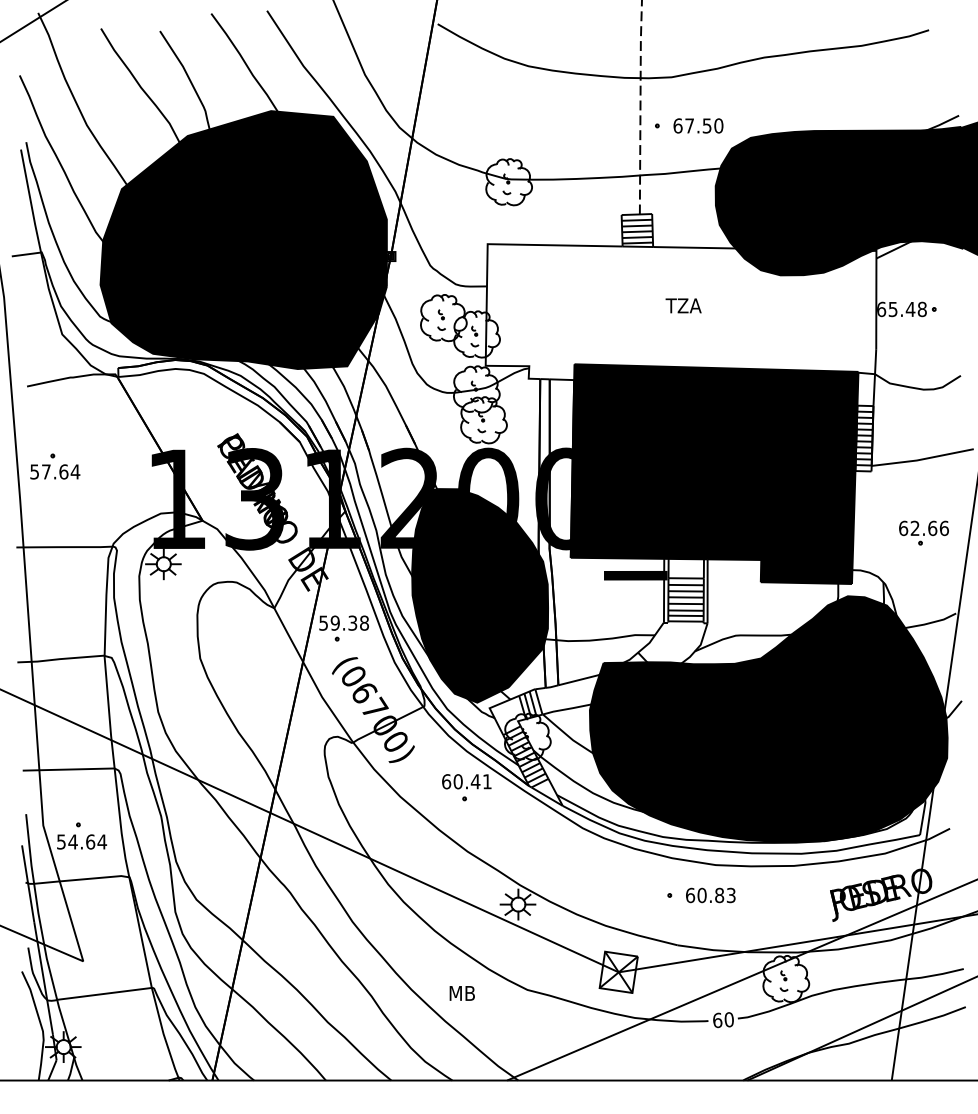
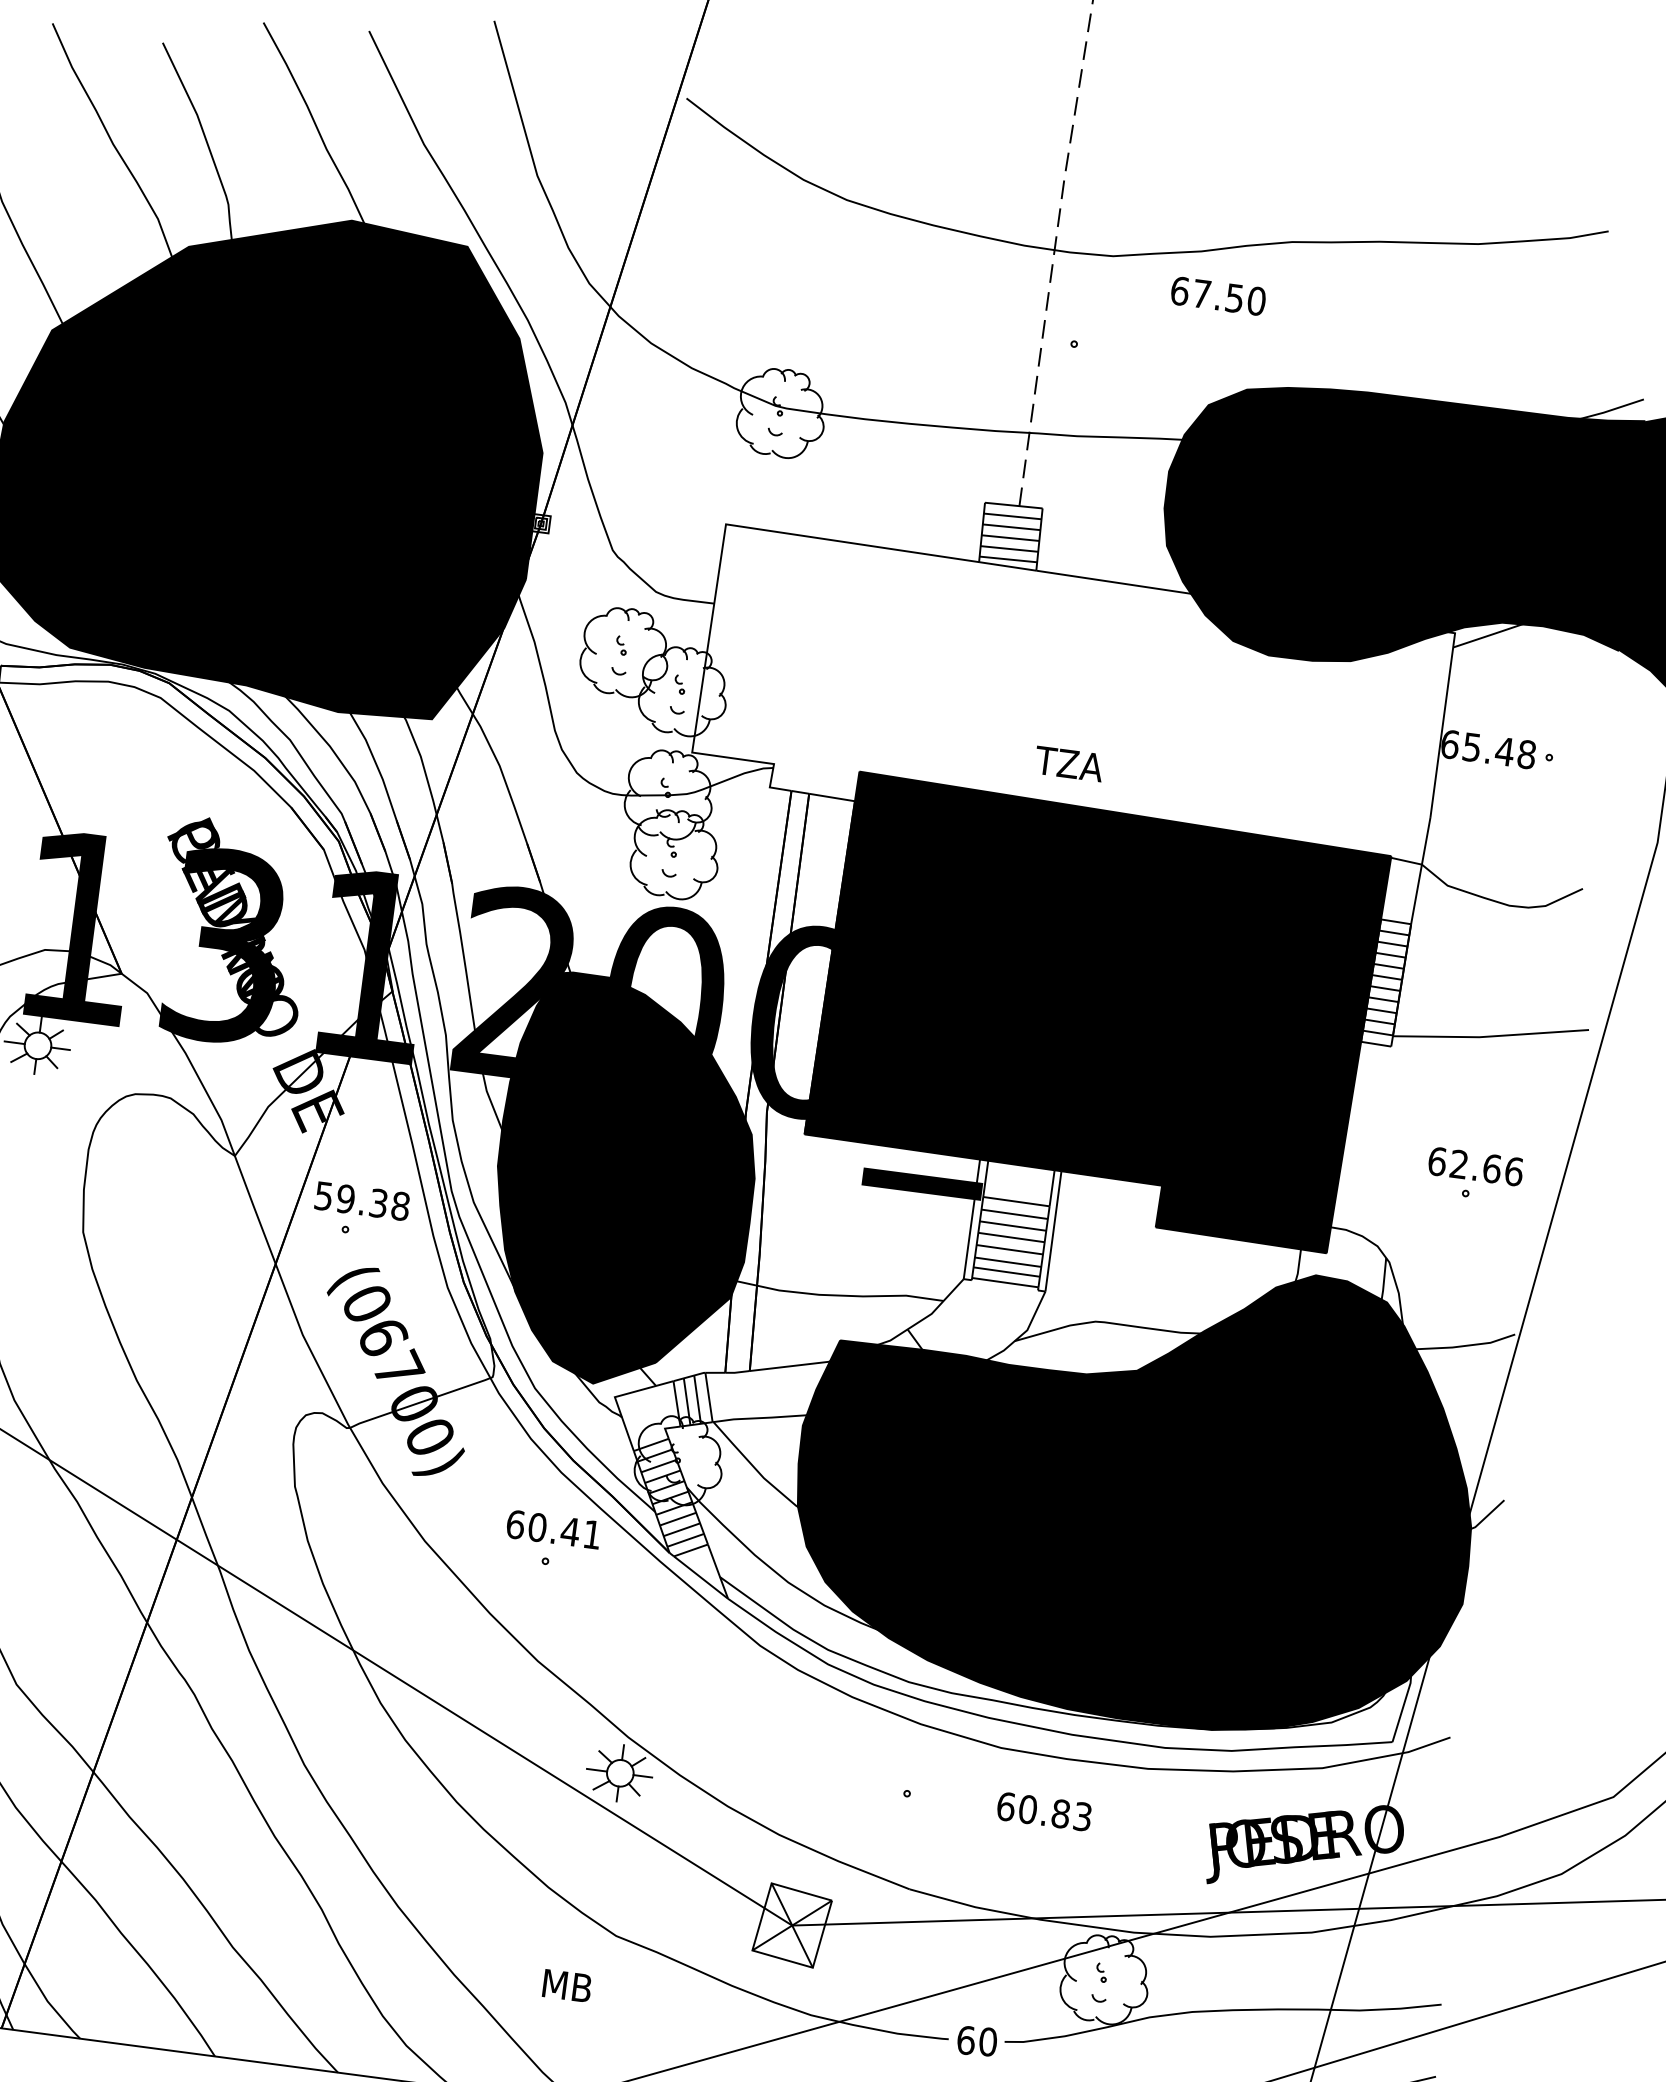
text: (698, 125) -> (1218, 295), moved
text: (683, 305) -> (1069, 763), moved
text: (710, 895) -> (1043, 1811), moved
text: (461, 993) -> (565, 1985), moved

